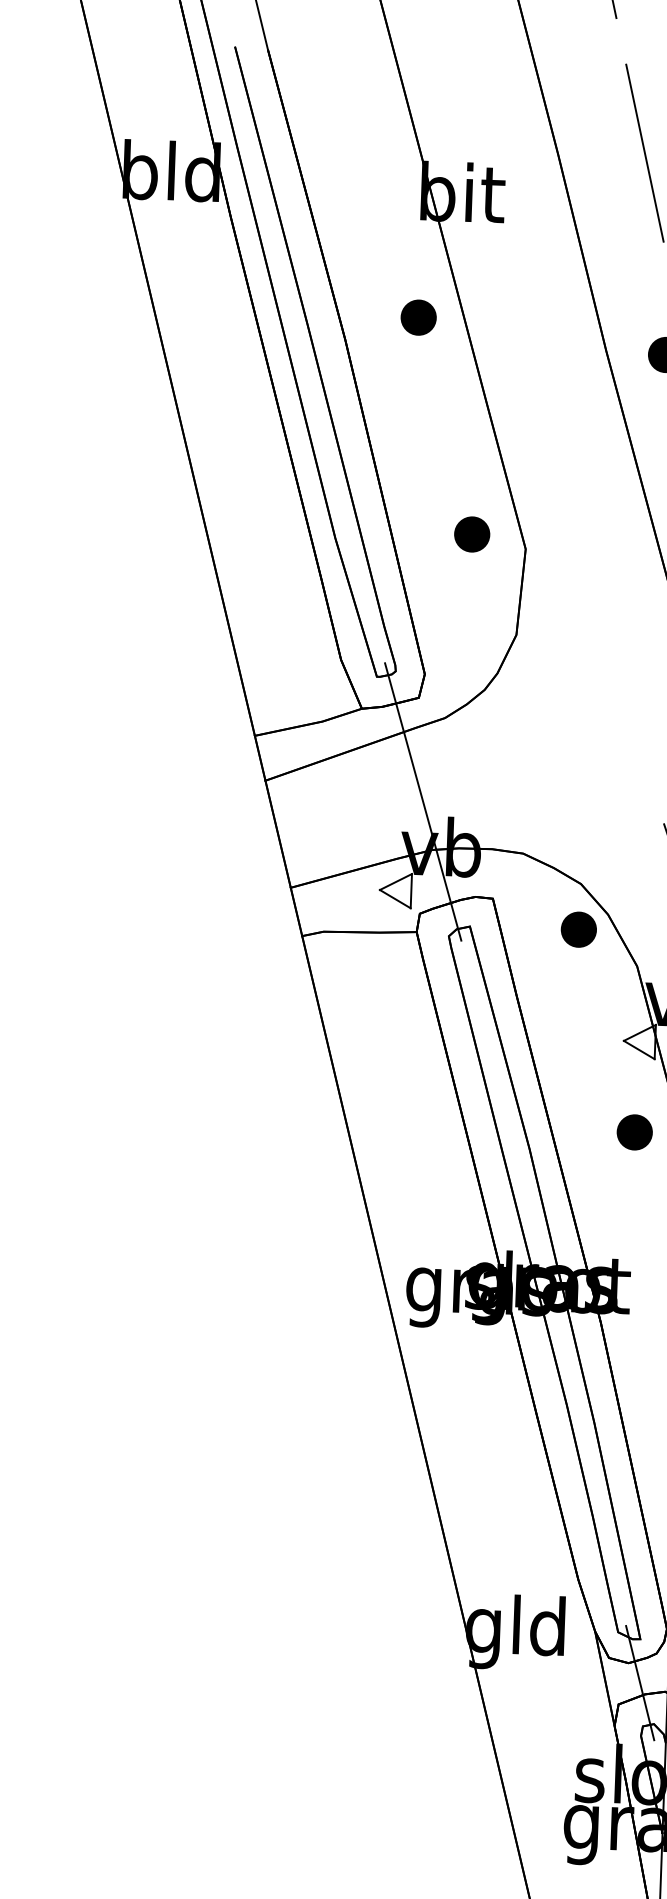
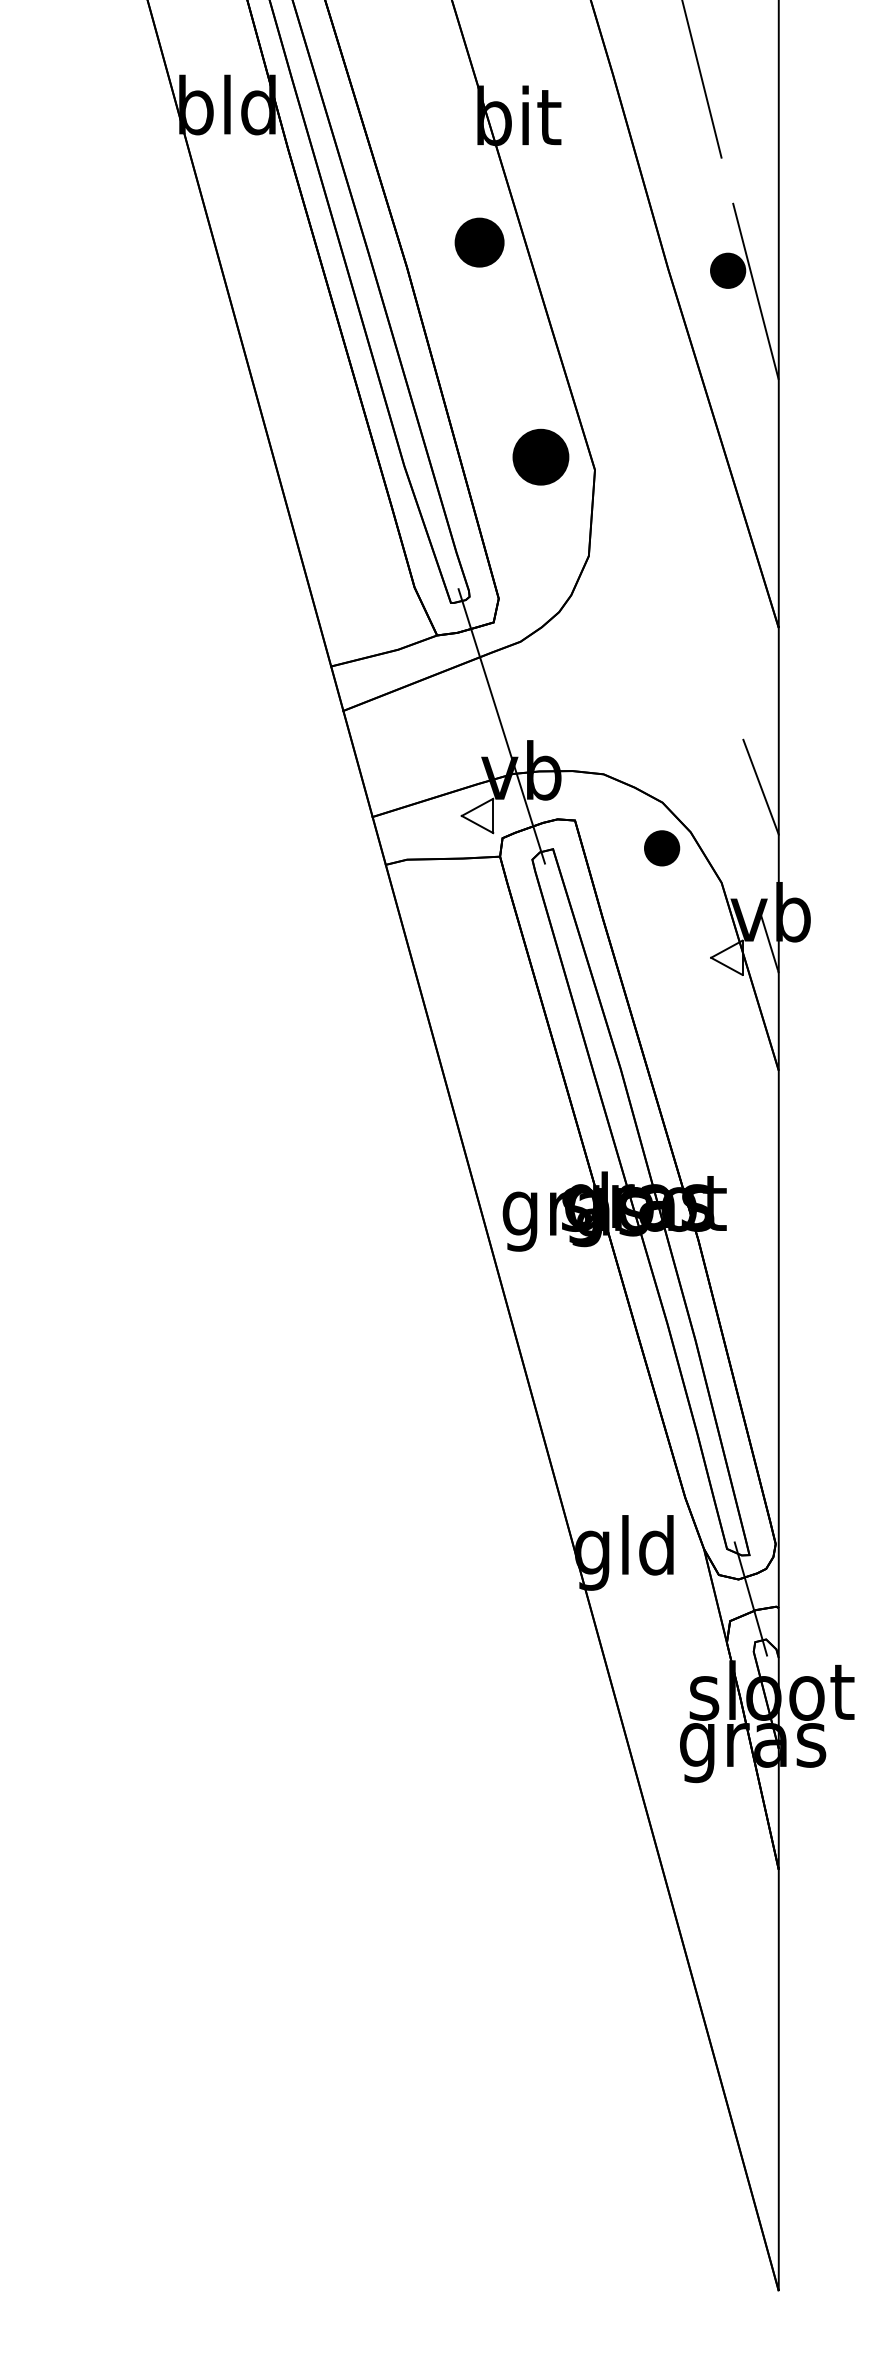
part: (418, 317) -> (479, 242), size x1.4
part: (471, 534) -> (540, 457), size x1.6
part: (634, 1132) -> (725, 1048), removed

